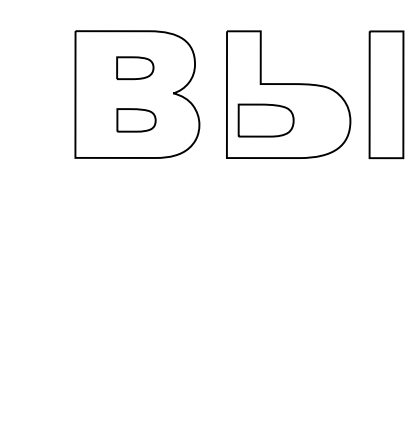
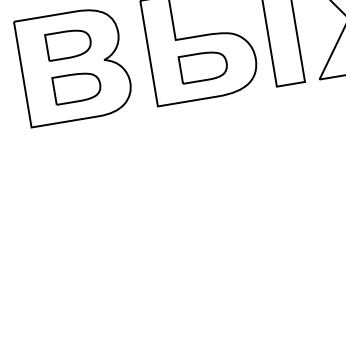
part: (135, 67) -> (69, 43), size x1.43
part: (136, 120) -> (77, 87), size x1.43
part: (265, 120) -> (203, 66), moved

